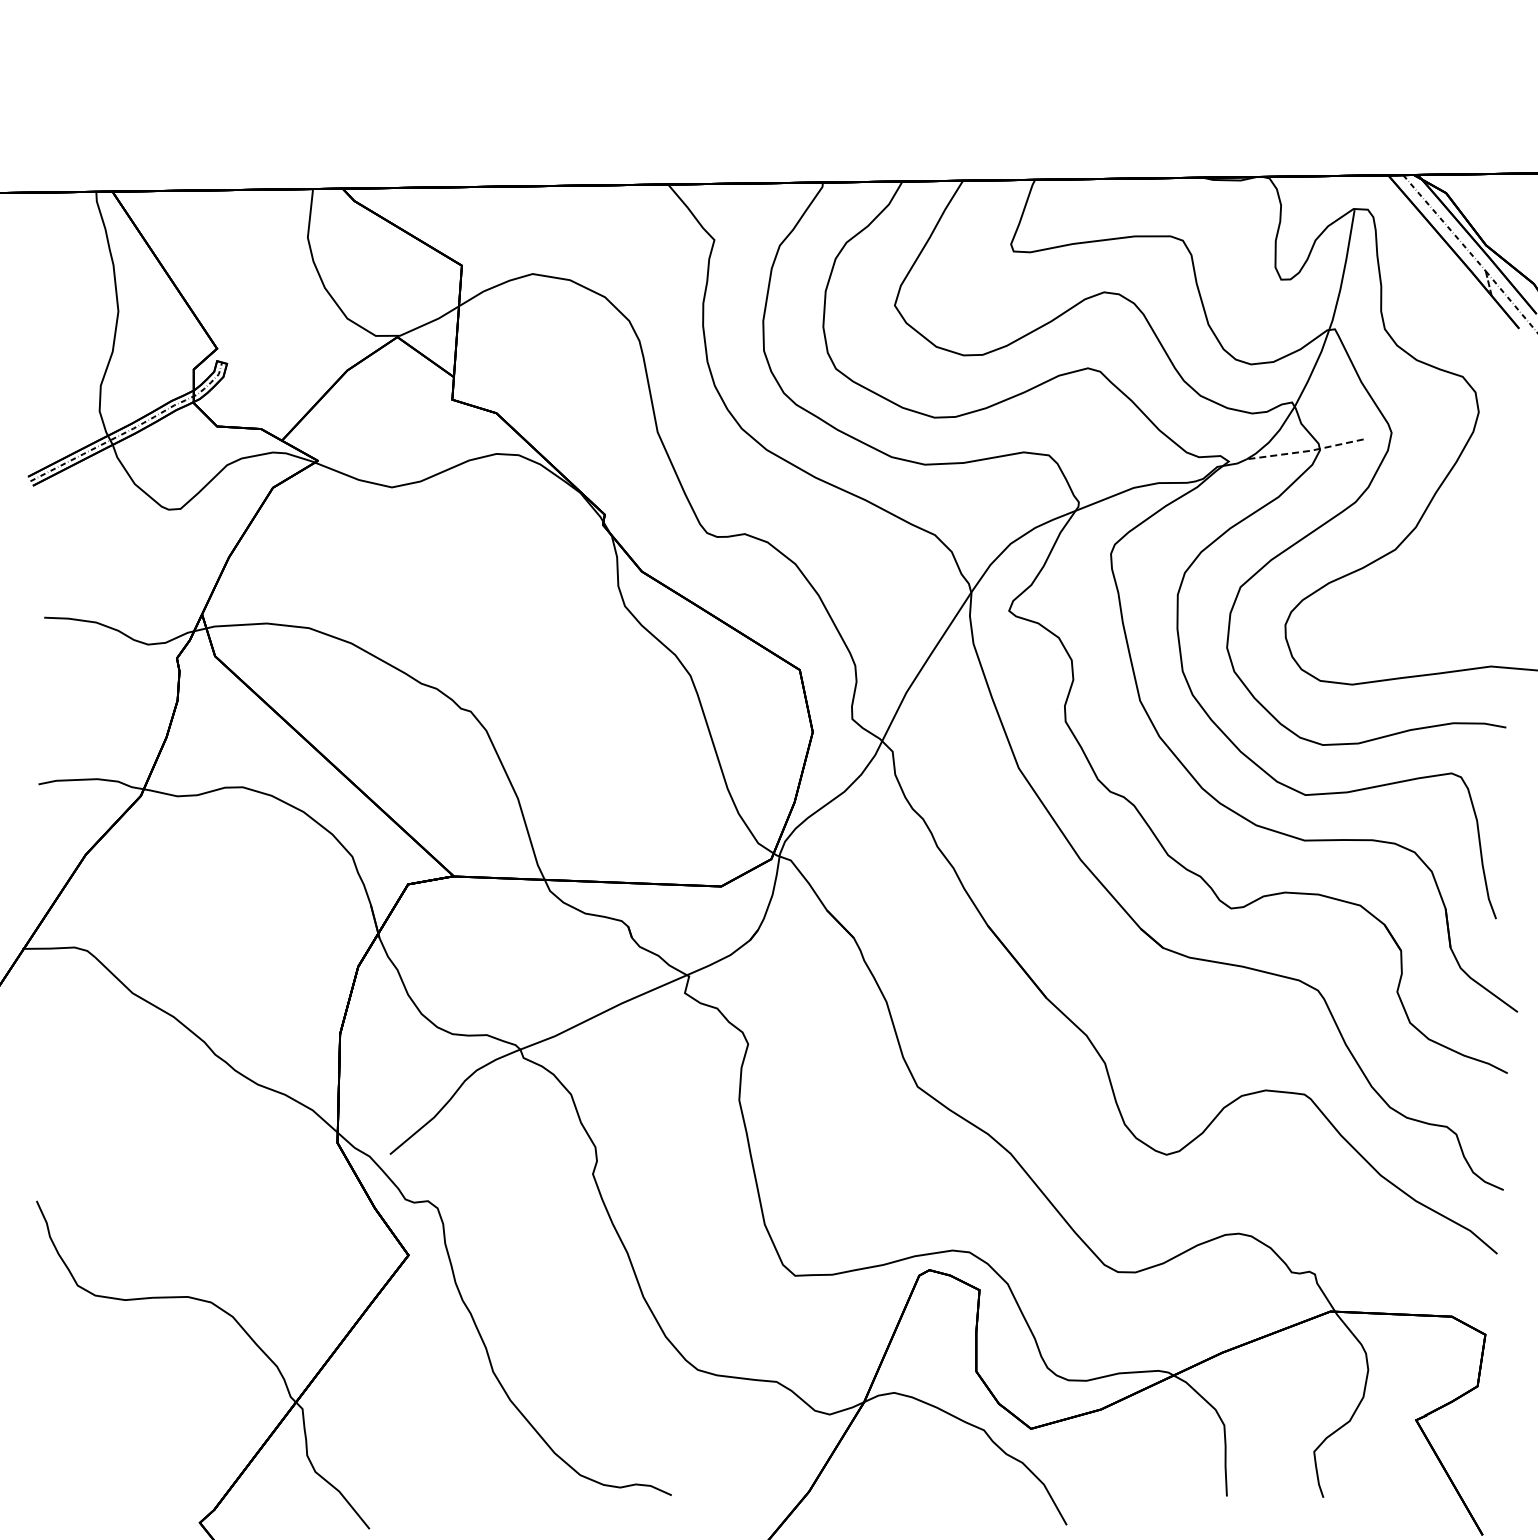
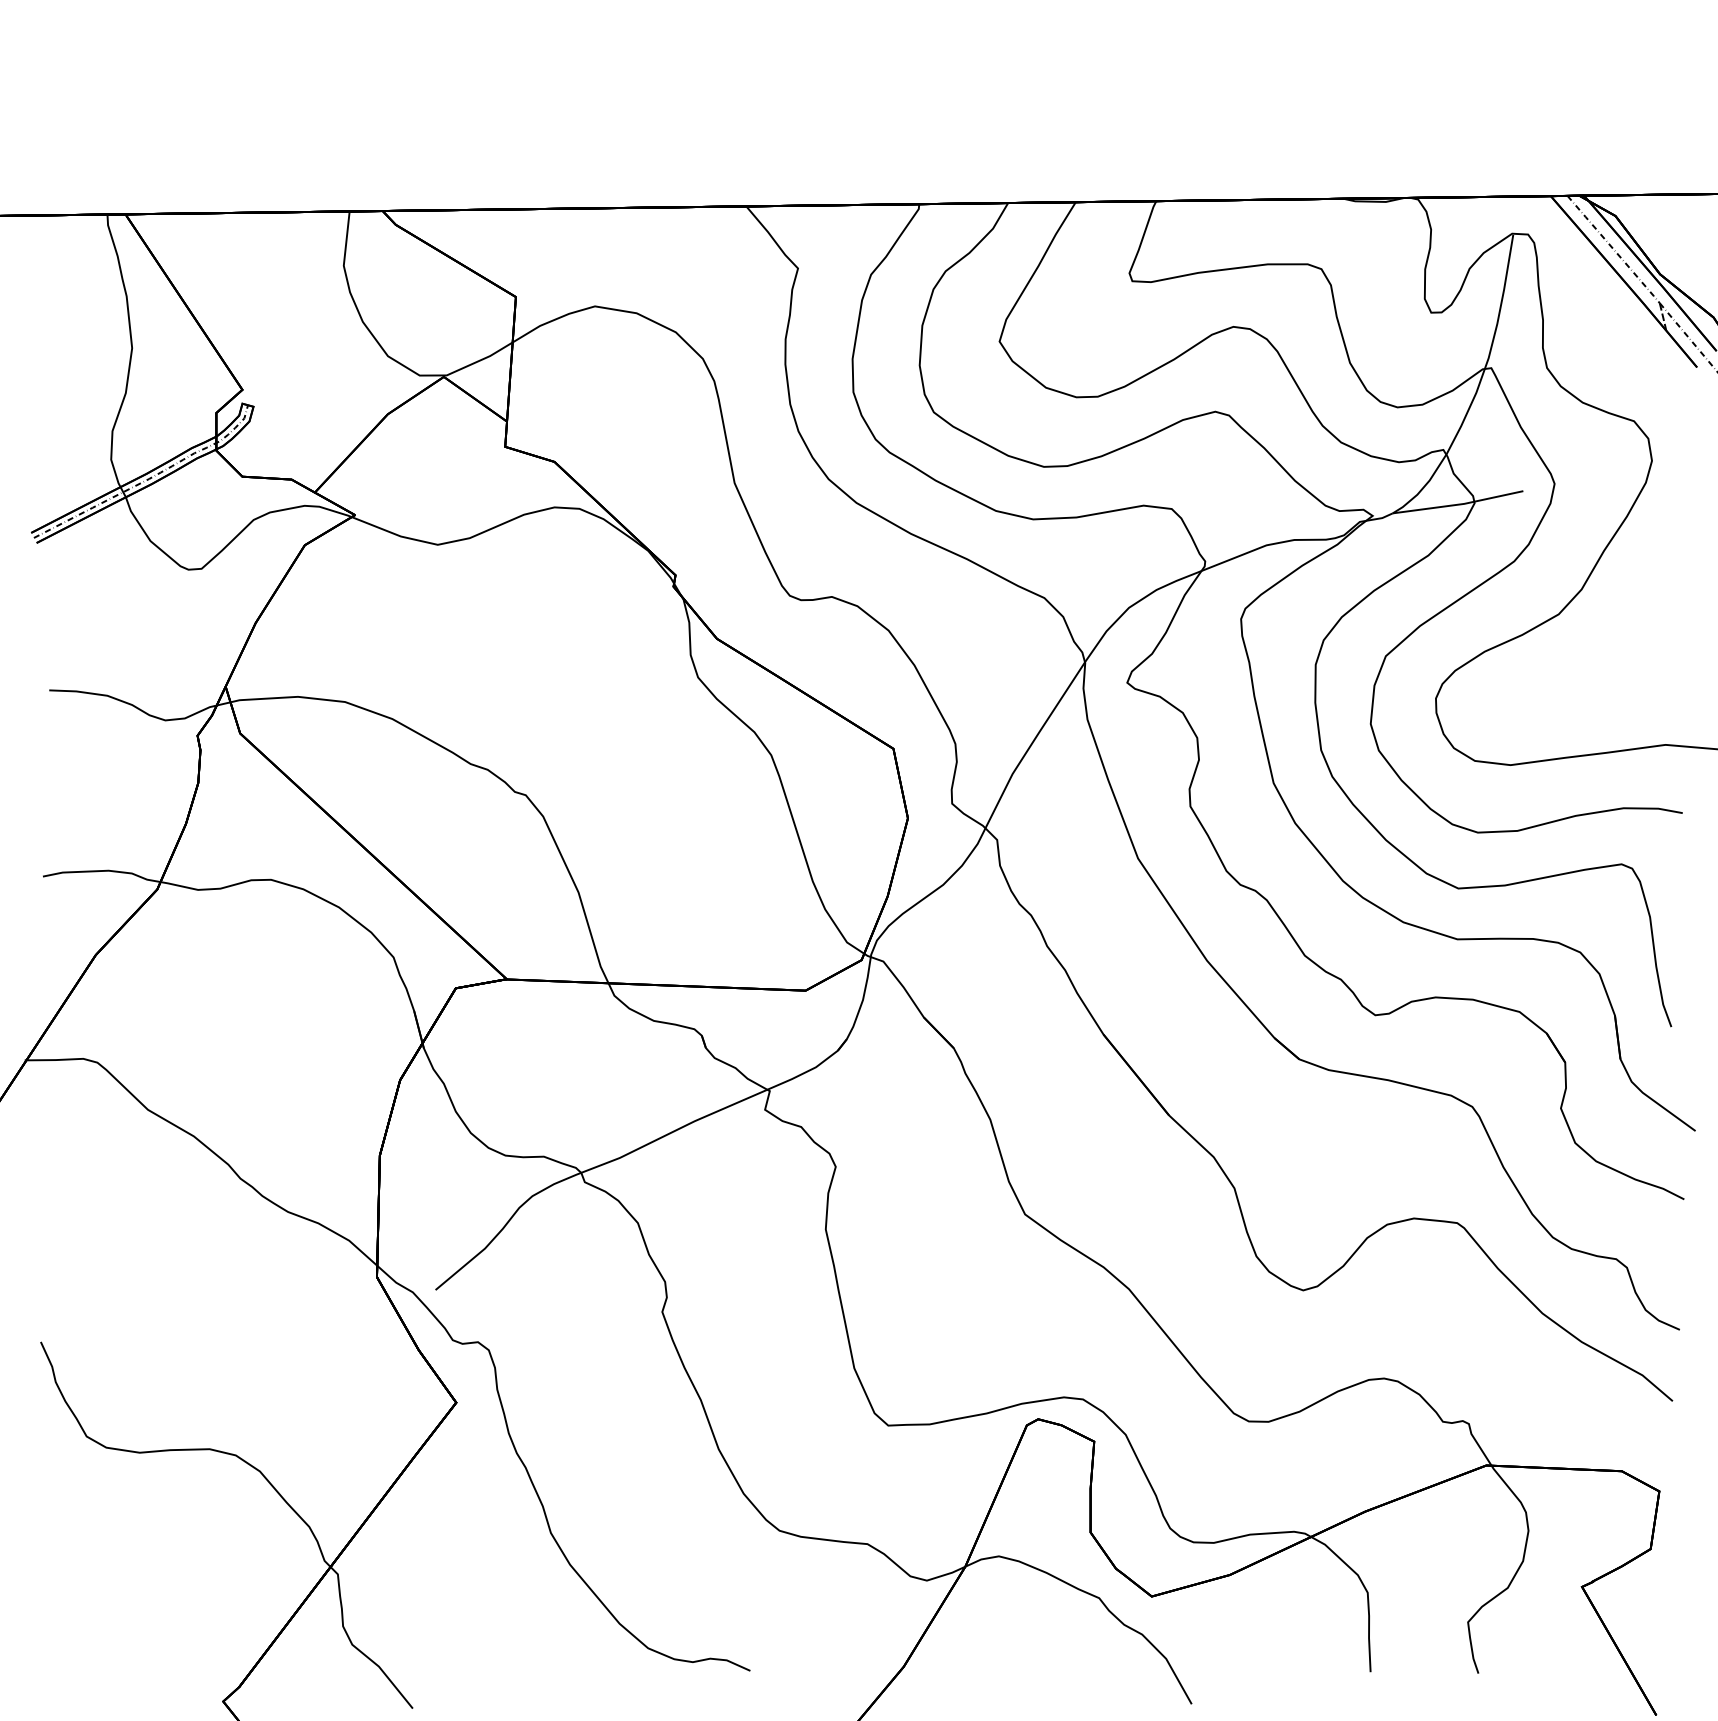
line: (1305, 451) -> (1458, 504), dashed -> solid

